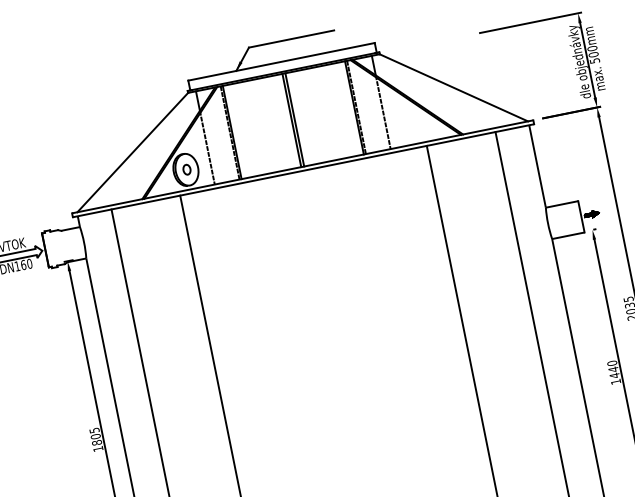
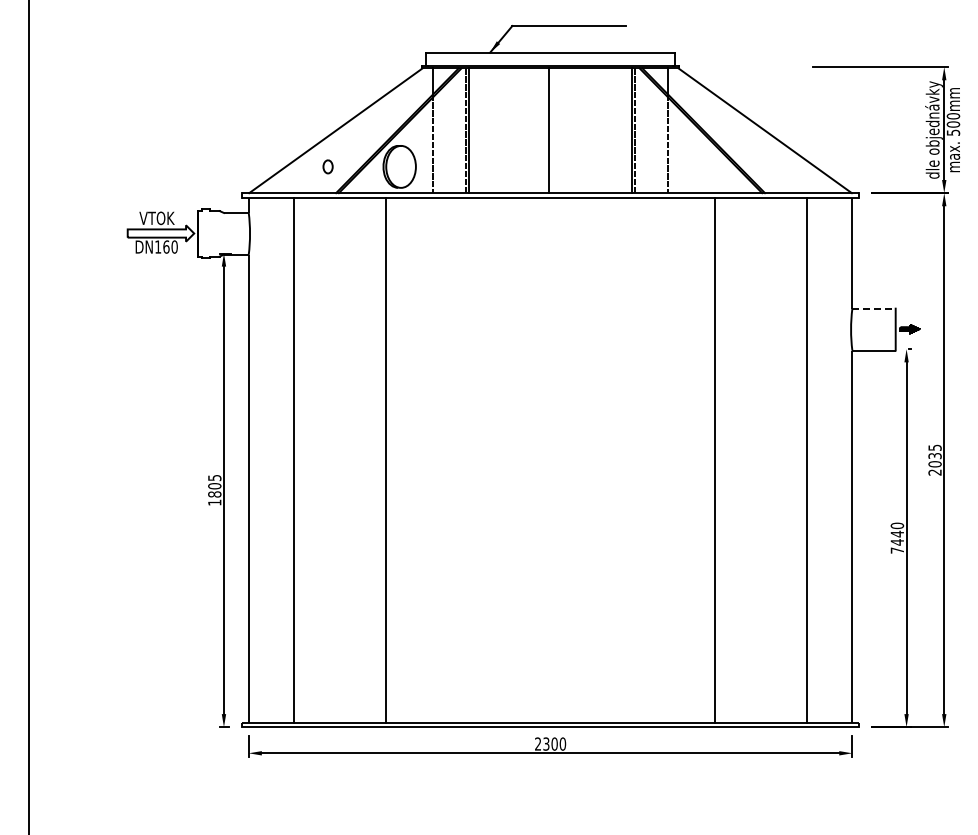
line: (294, 119) -> (552, 130), removed
part: (186, 169) -> (327, 166), moved
line: (562, 204) -> (874, 308), solid -> dashed
text: (615, 381) -> (896, 550), 1440 -> 7440

